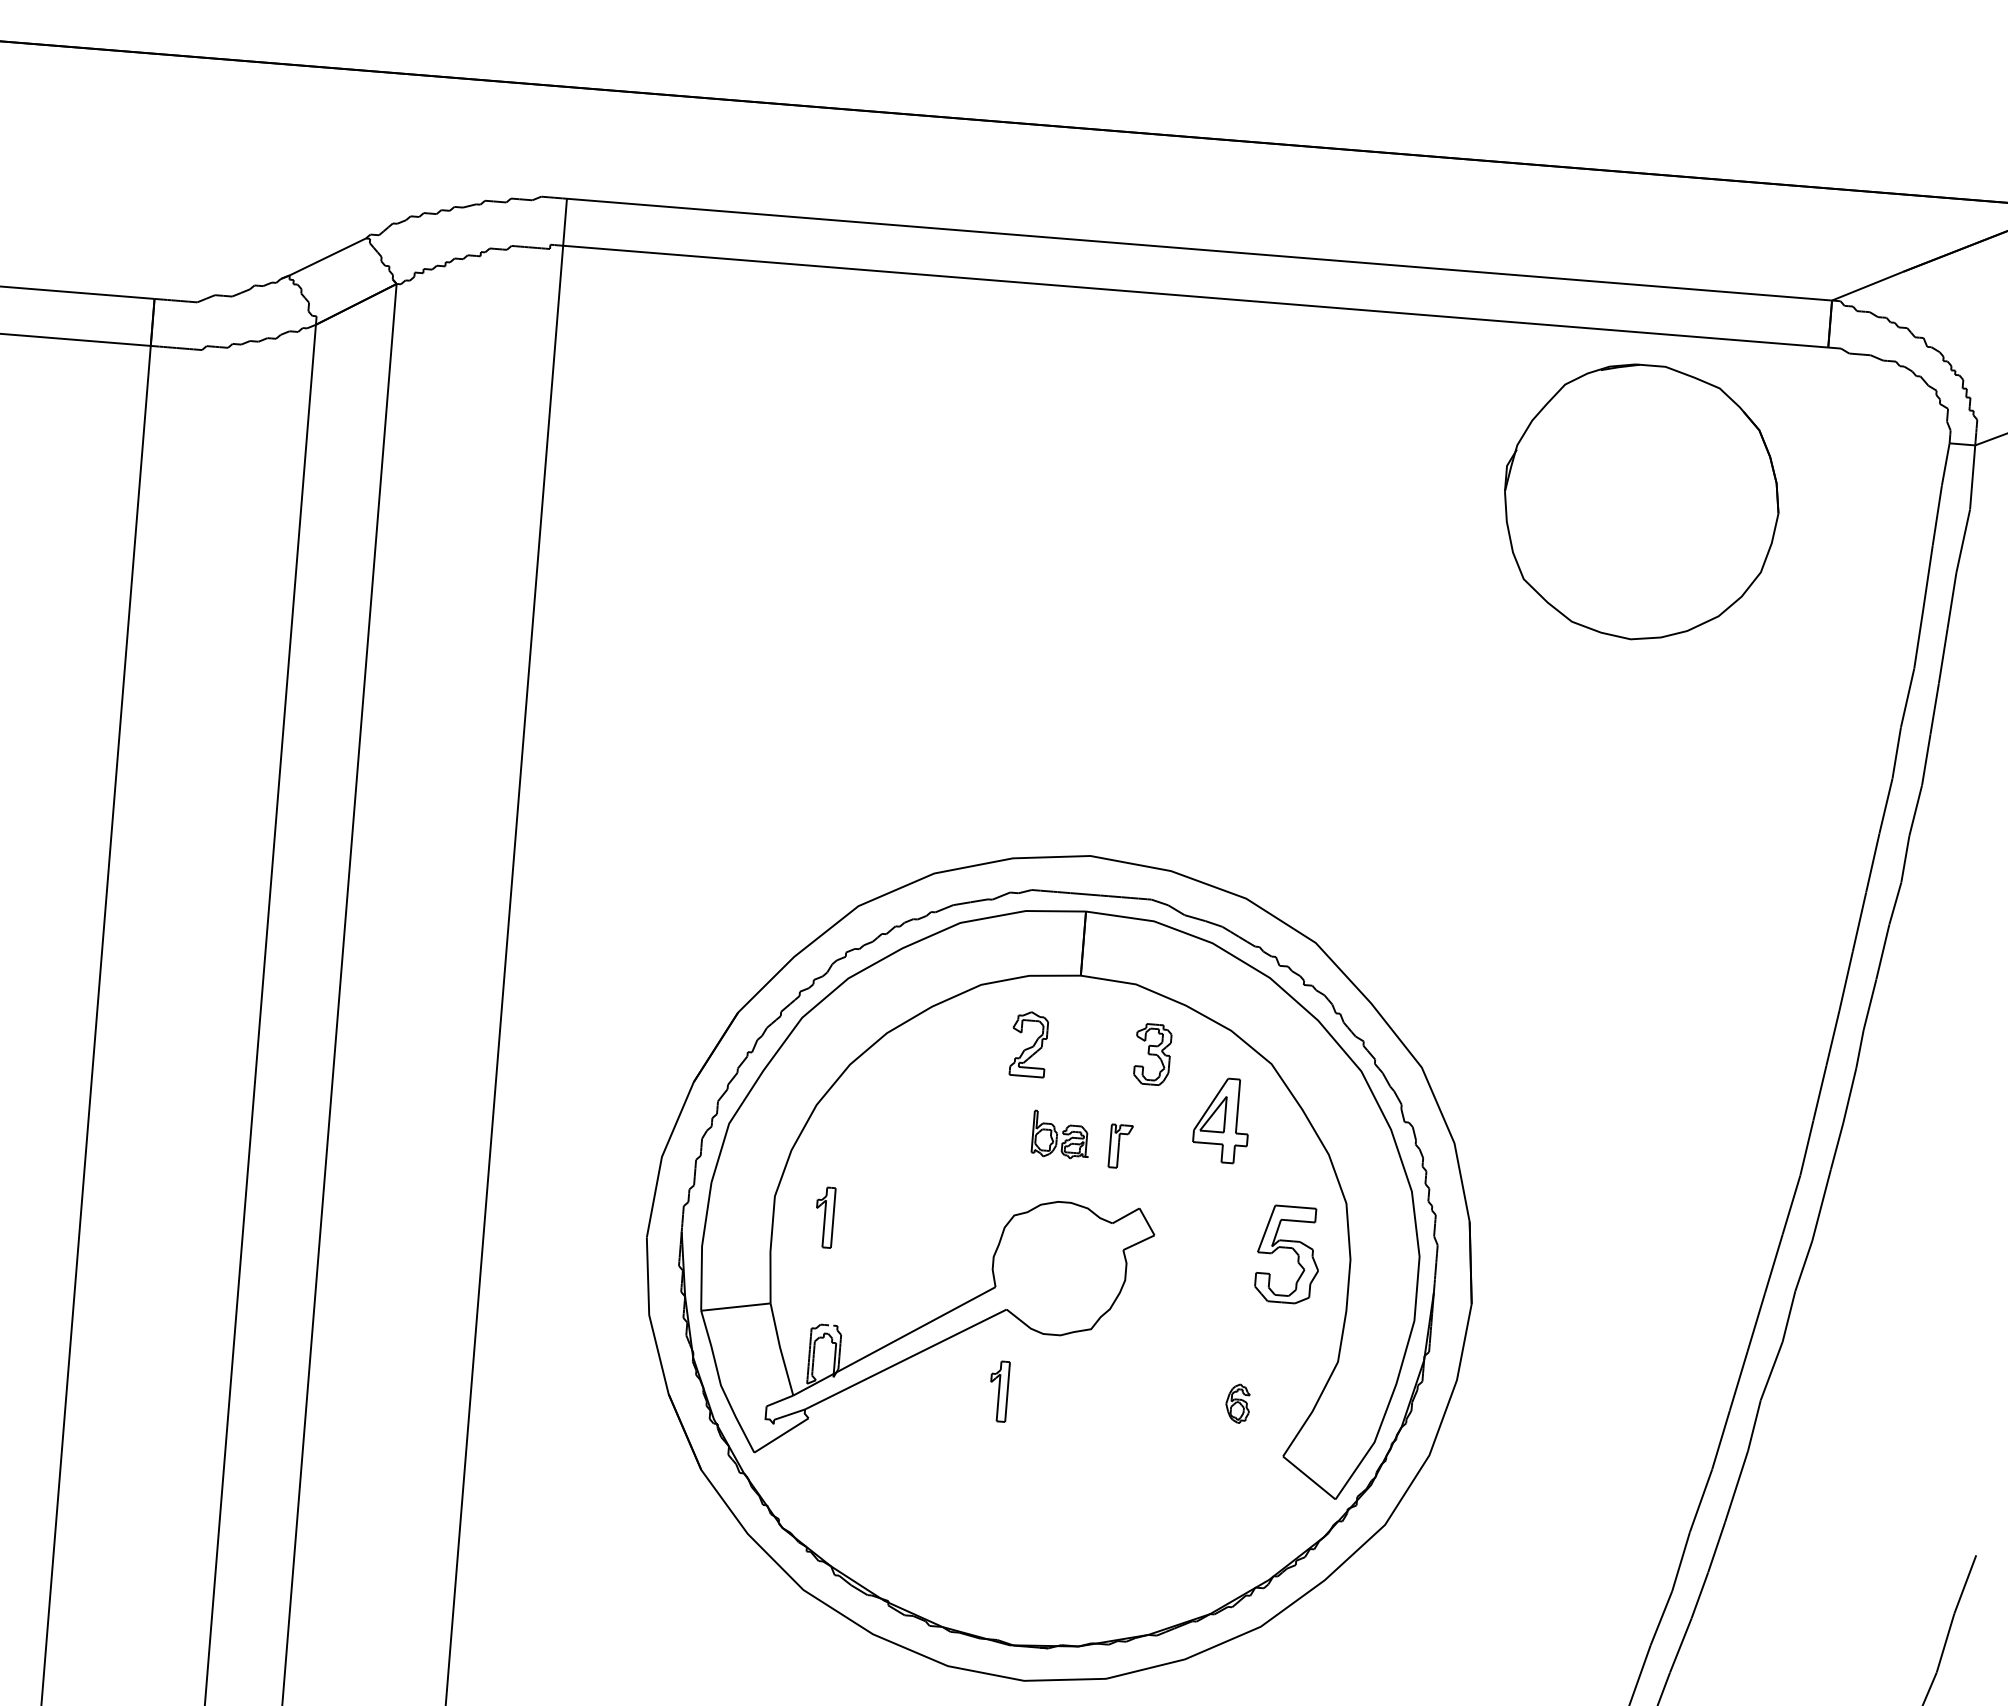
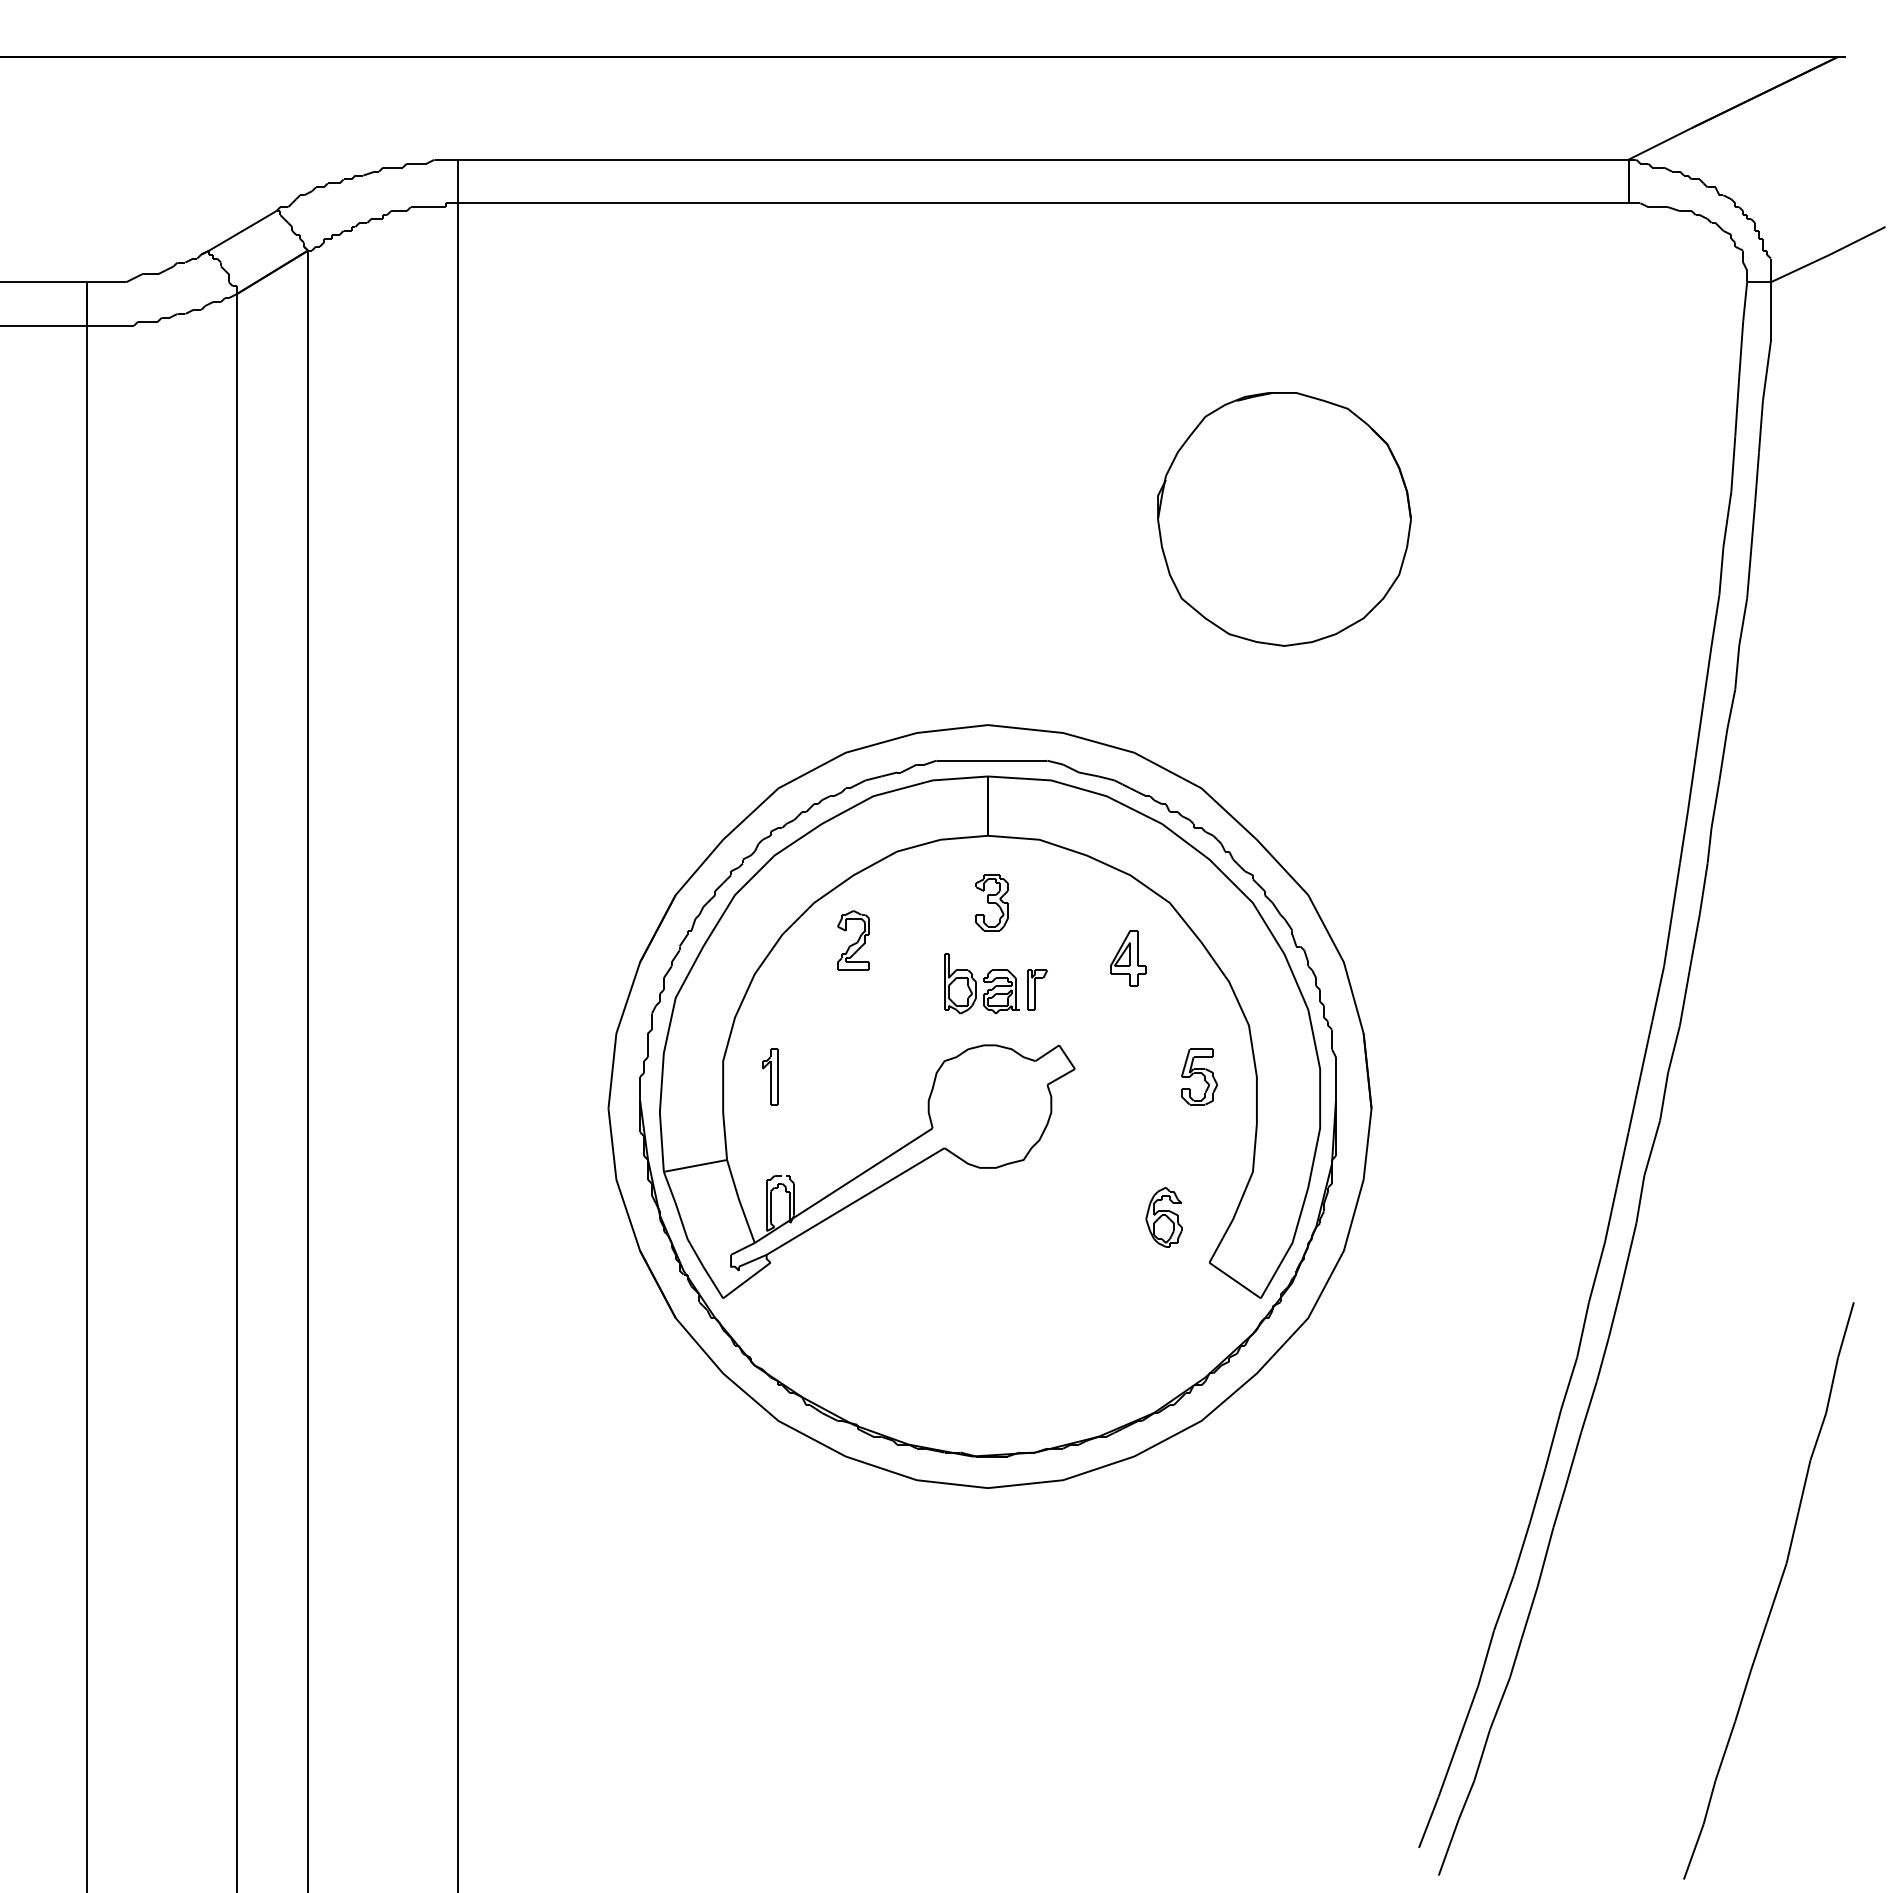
part: (1641, 502) -> (1284, 519), moved
part: (1029, 1044) -> (853, 940), moved
part: (1152, 1053) -> (991, 902), moved
part: (1222, 1120) -> (1128, 958), size x0.71
part: (1060, 1134) -> (981, 983), size x1.43
part: (1288, 1254) -> (1199, 1076), size x0.62
part: (998, 1390) -> (943, 1223), removed
part: (1237, 1403) -> (1163, 1217), size x1.67

